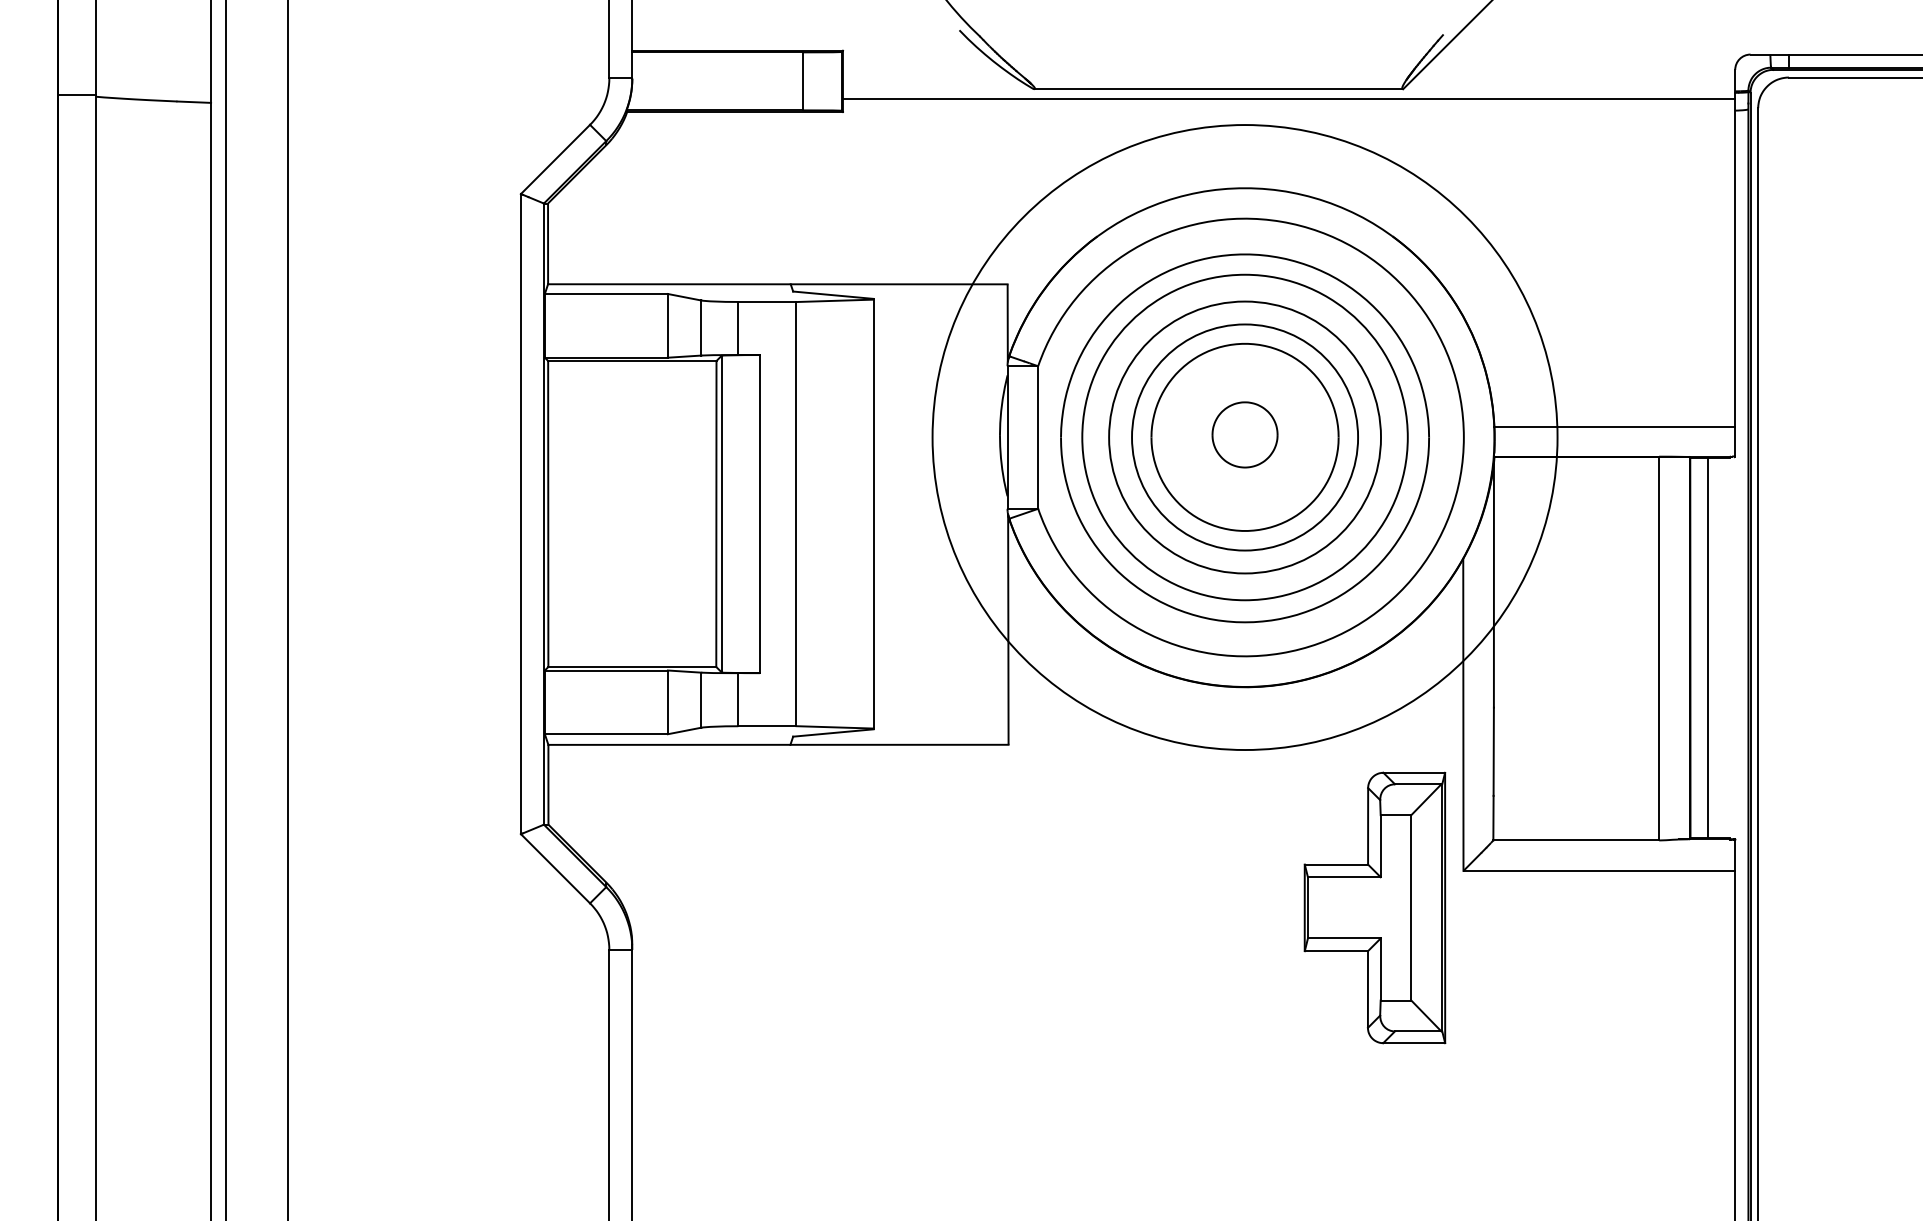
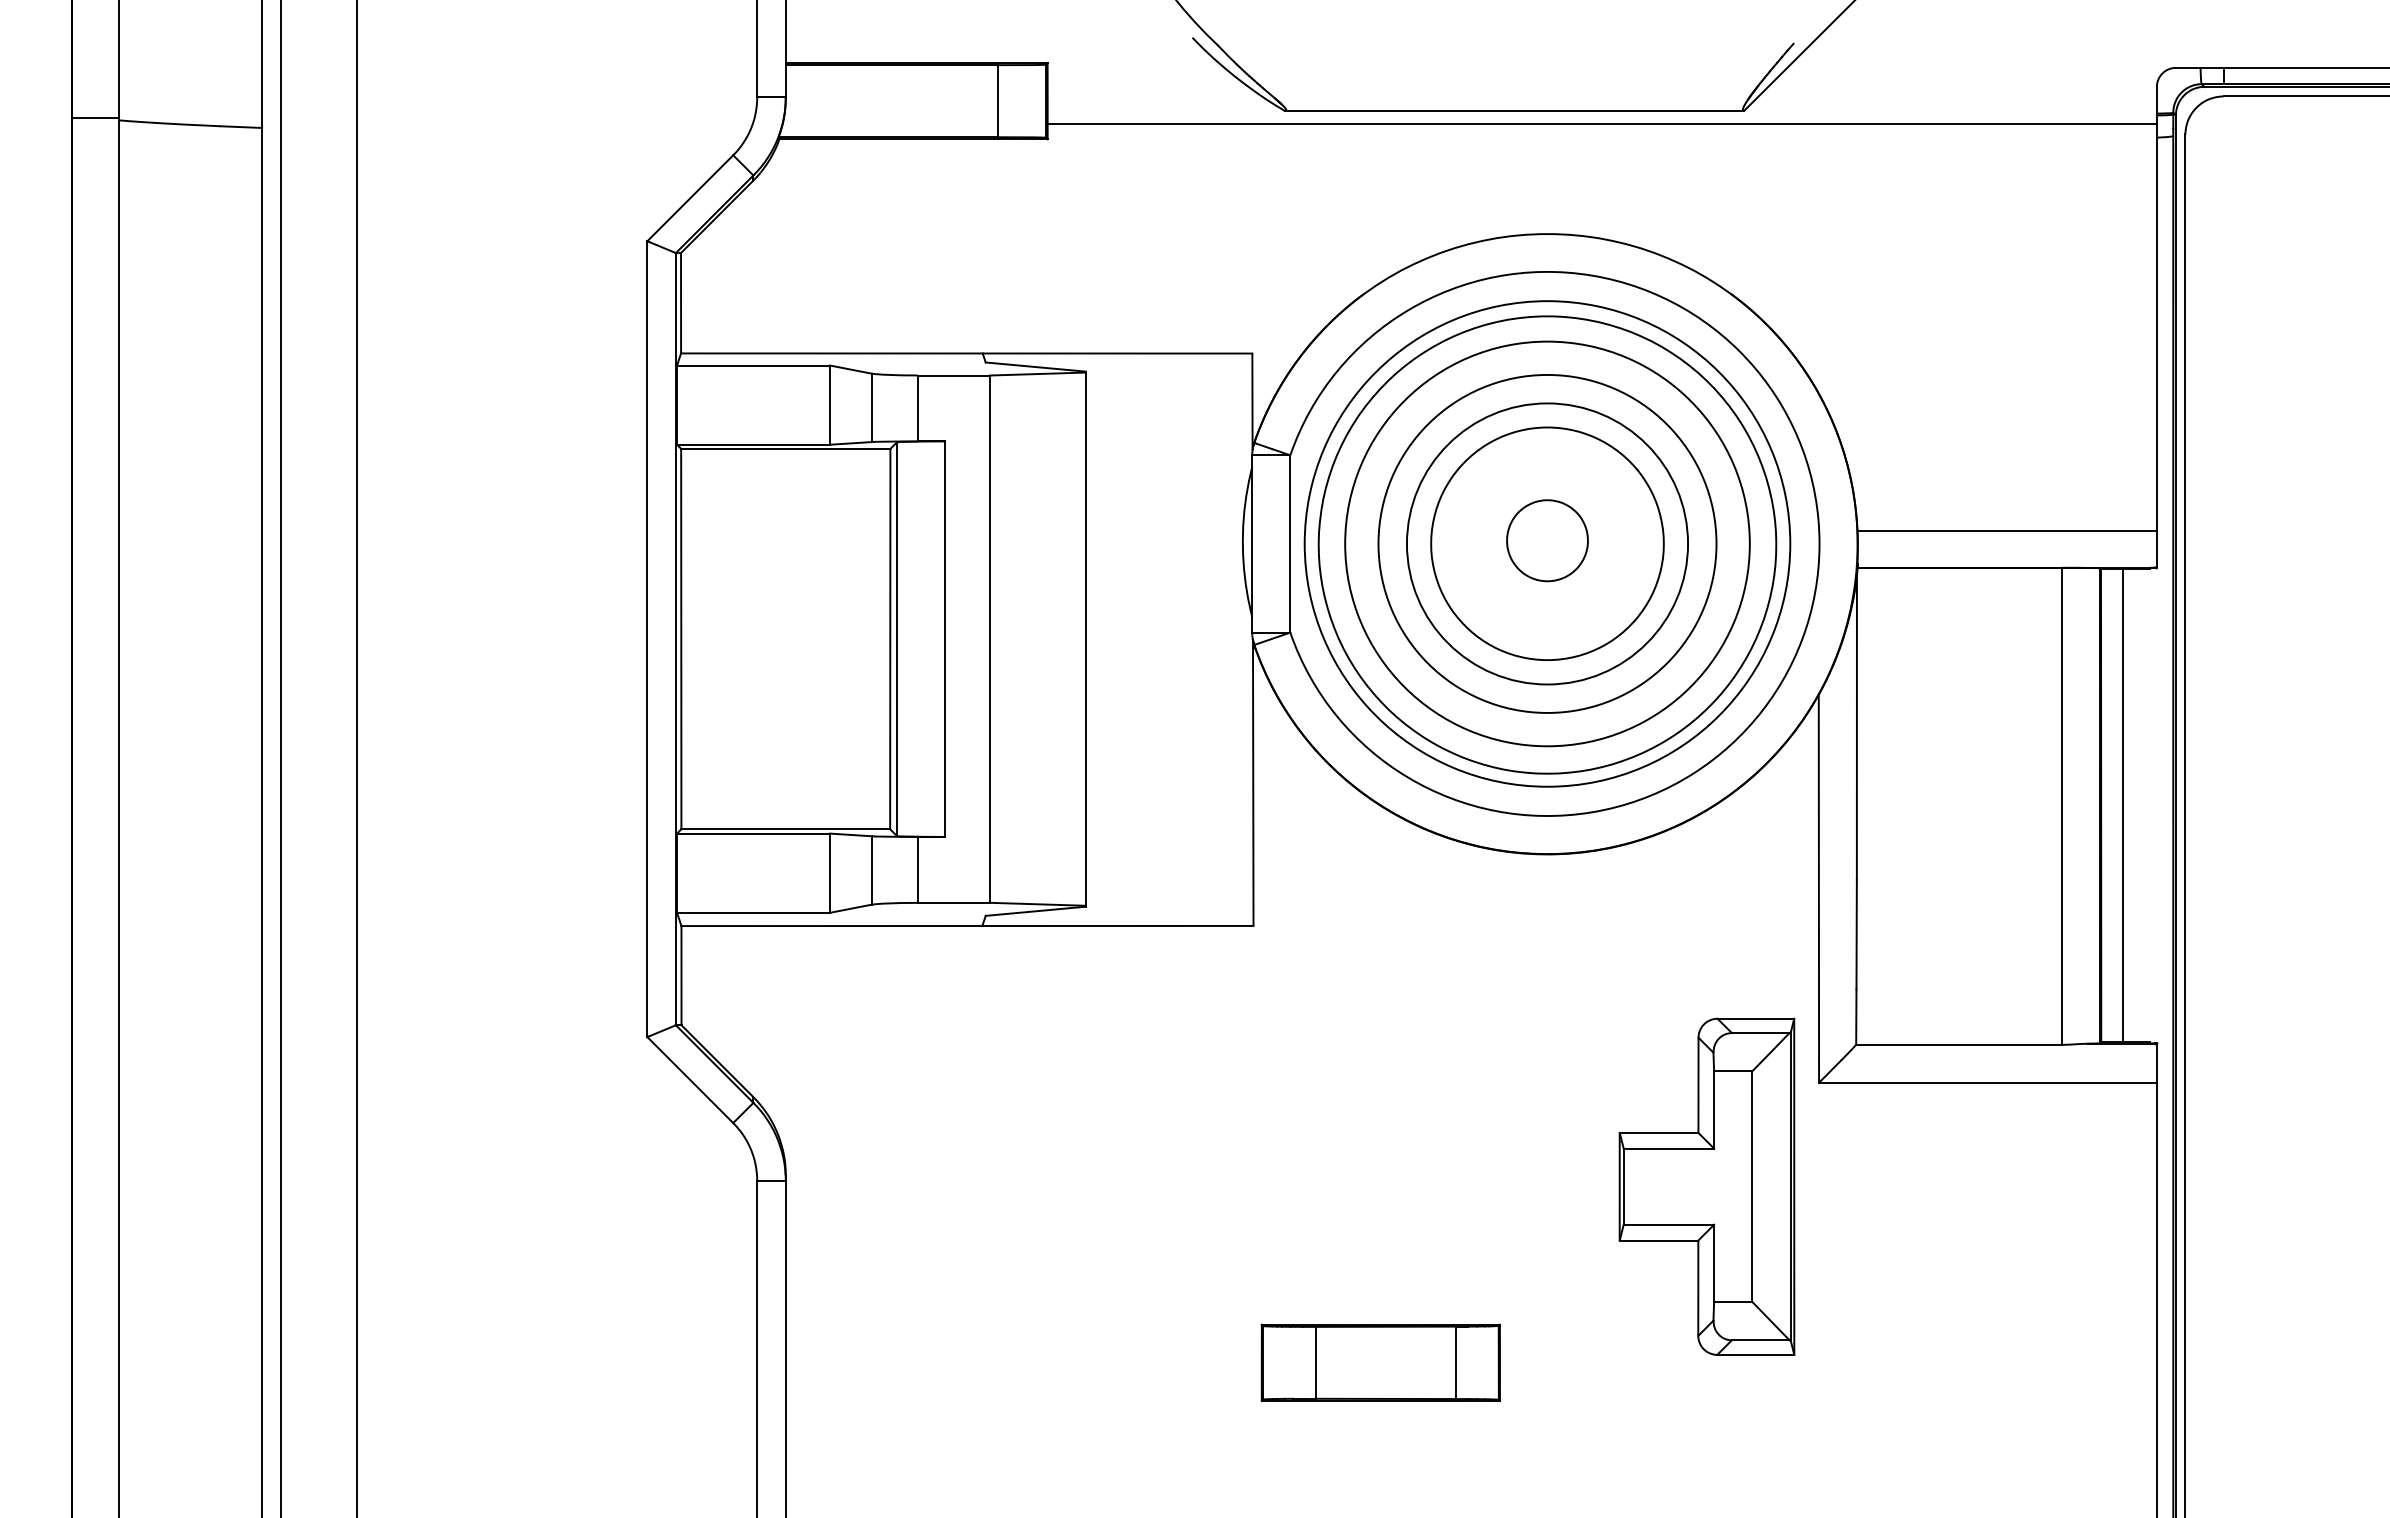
circle: (1245, 437) -> (1547, 543), size x0.62
part: (1374, 907) -> (1706, 1186), moved
part: (1110, 1095) -> (1380, 1362), added

